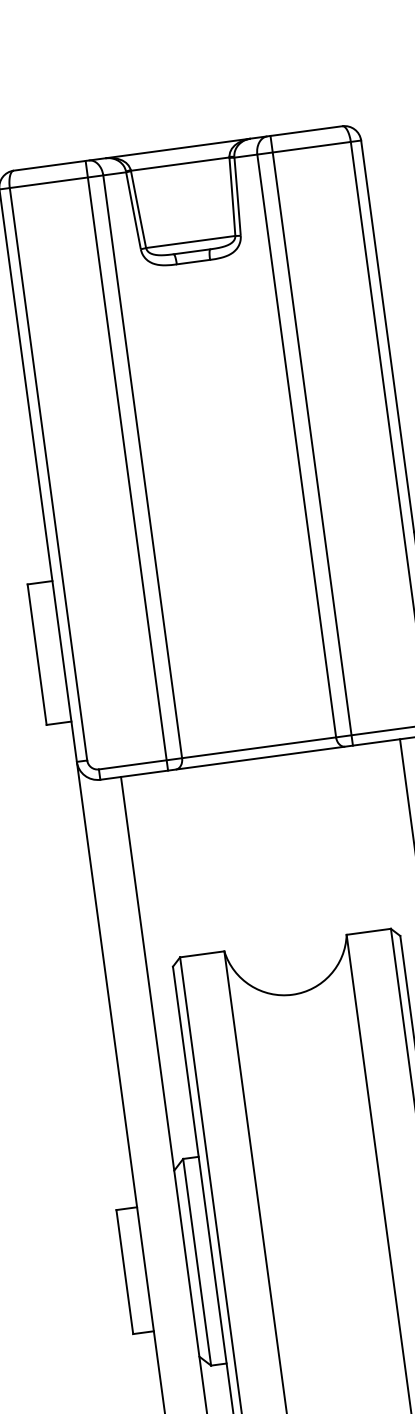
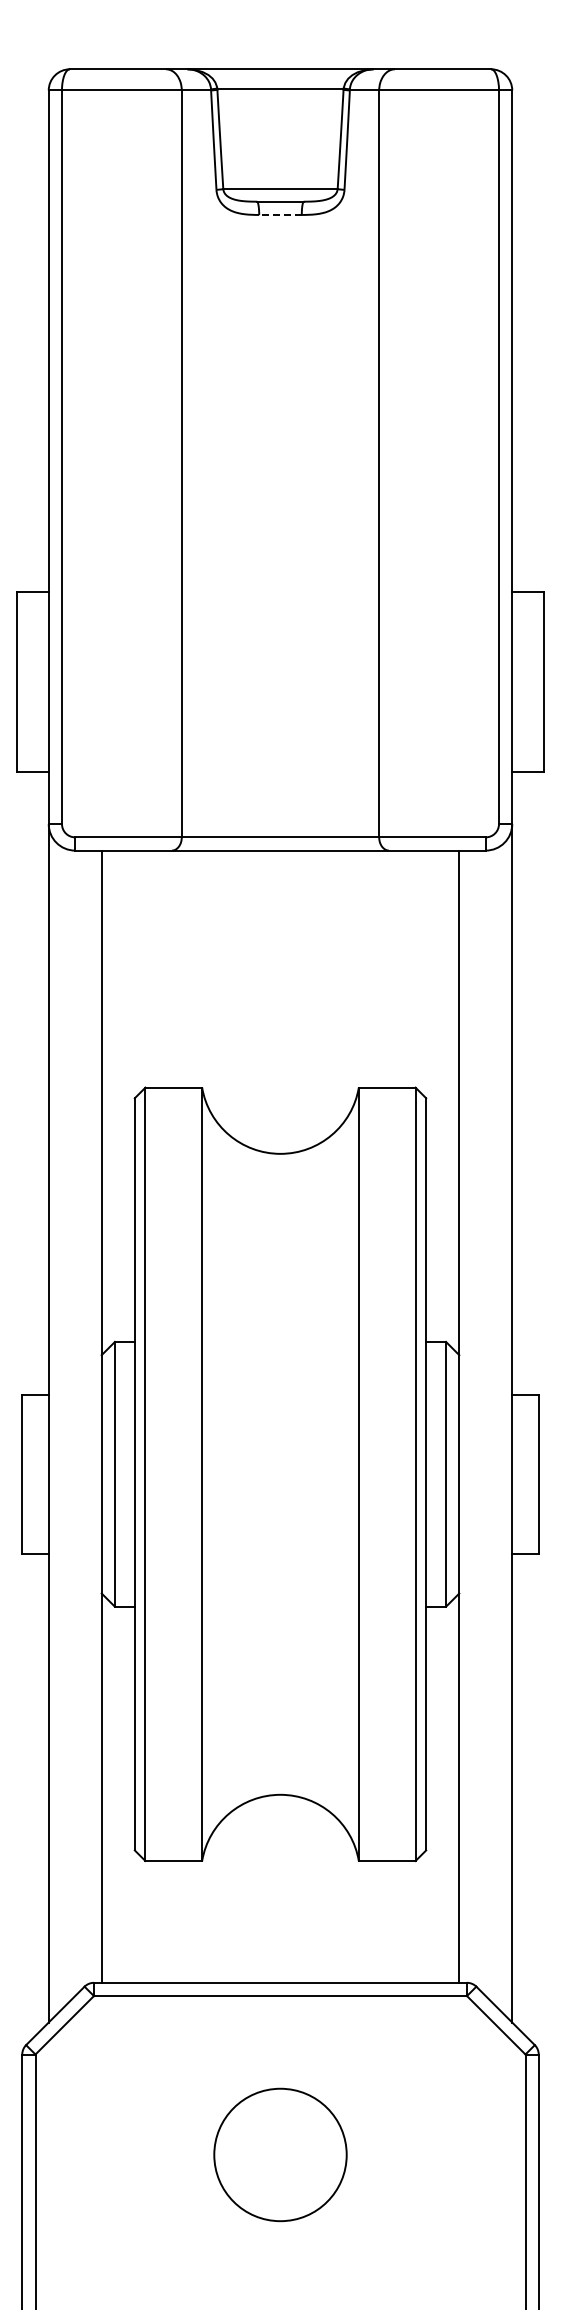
line: (193, 261) -> (280, 214), solid -> dashed
line: (311, 440) -> (398, 459), removed
line: (127, 465) -> (162, 459), removed

